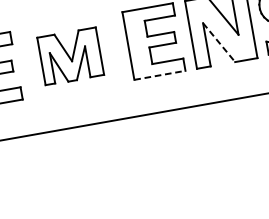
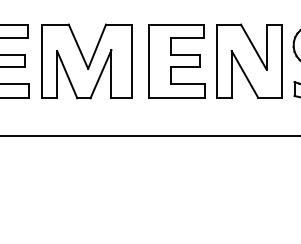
line: (218, 42) -> (244, 74), dashed -> solid
part: (70, 56) -> (86, 61), size x1.43
line: (160, 75) -> (177, 97), dashed -> solid

